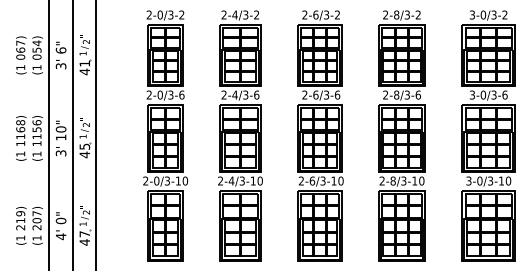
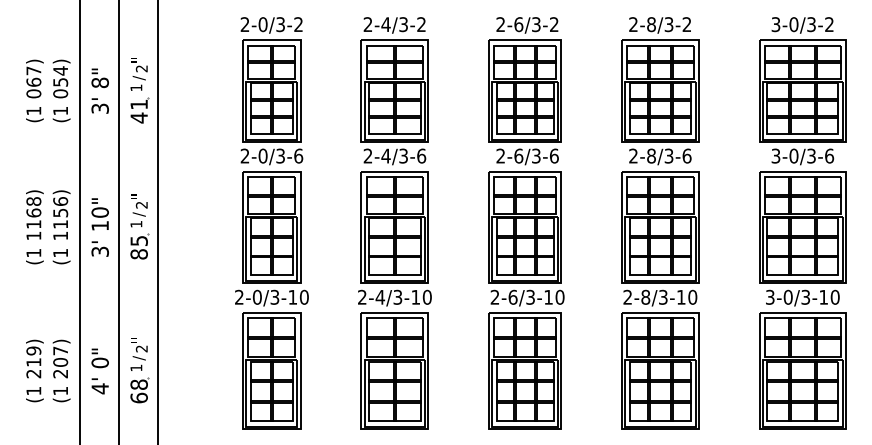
text: (60, 50) -> (99, 82), 6" -> 8"
text: (84, 155) -> (138, 255), 45 -> 85
text: (84, 238) -> (138, 391), 47 -> 68

